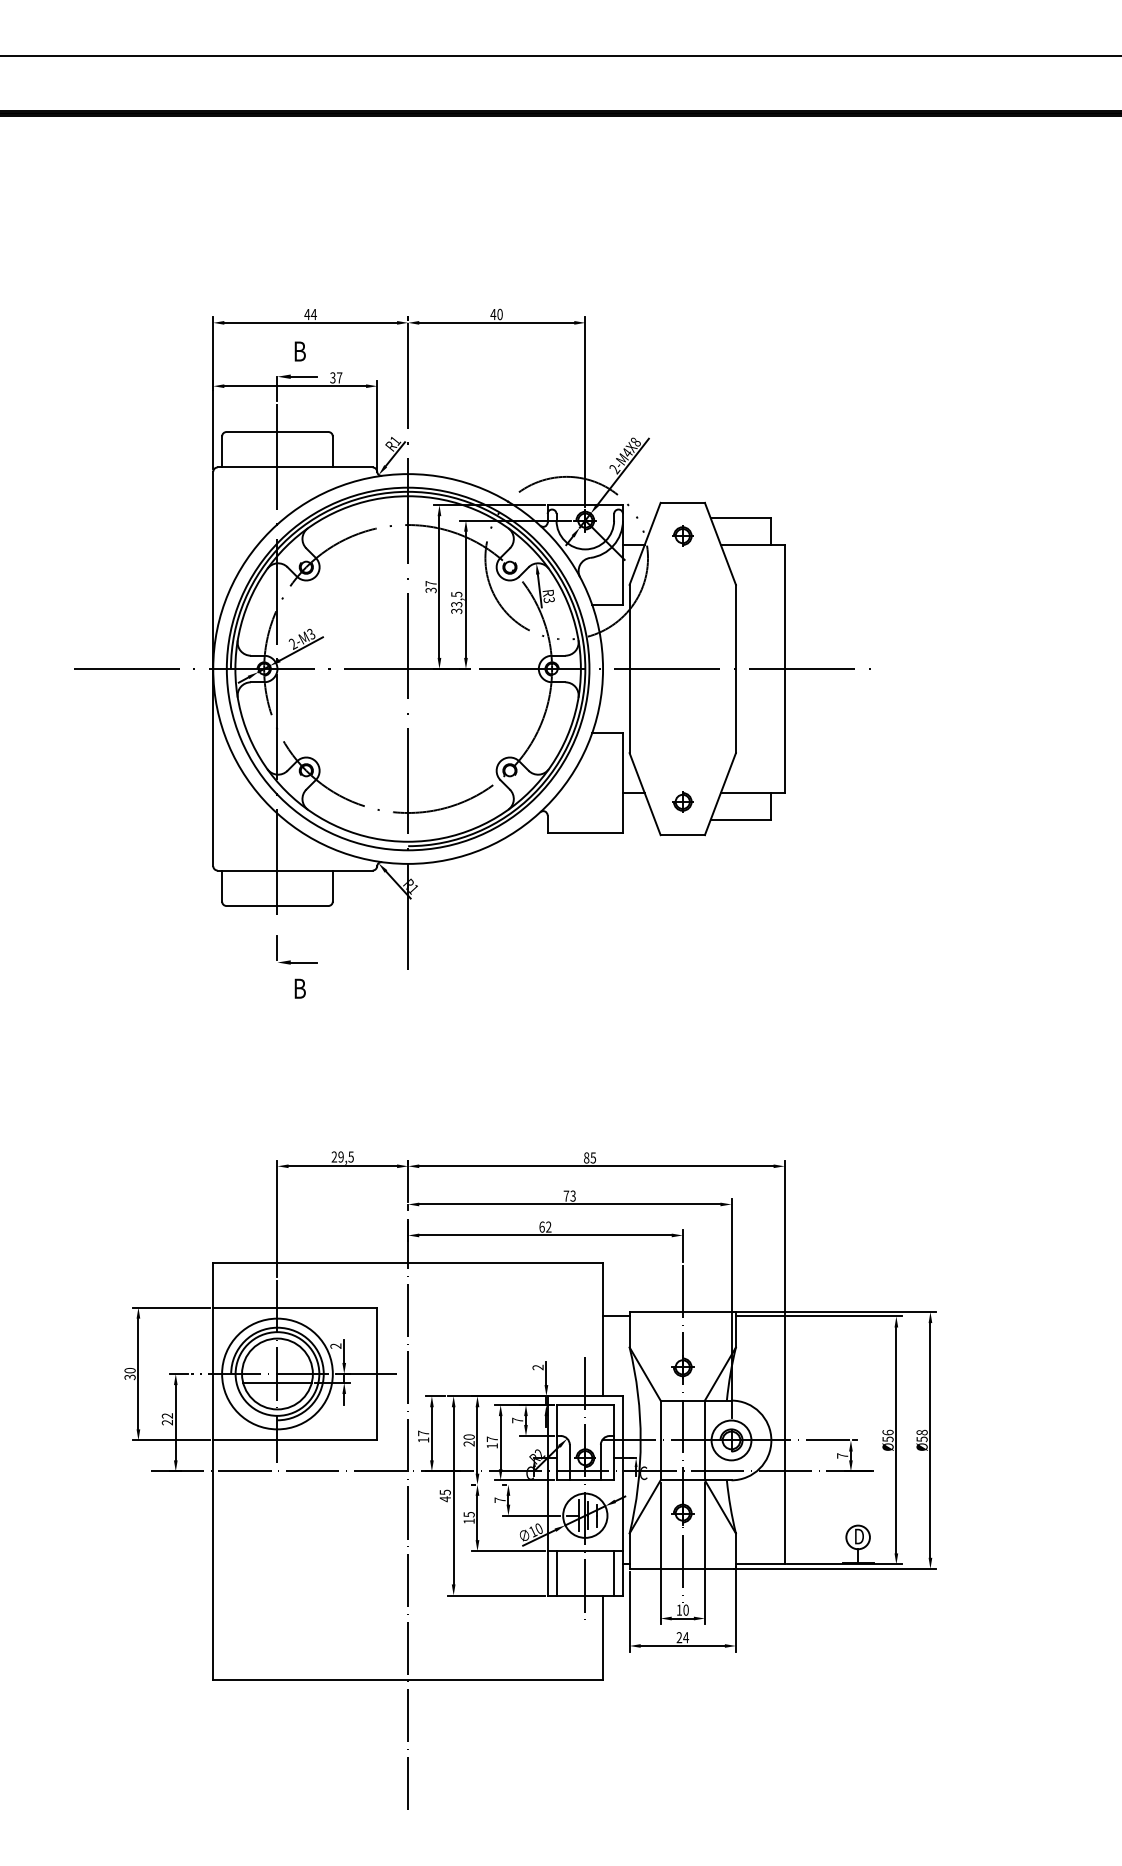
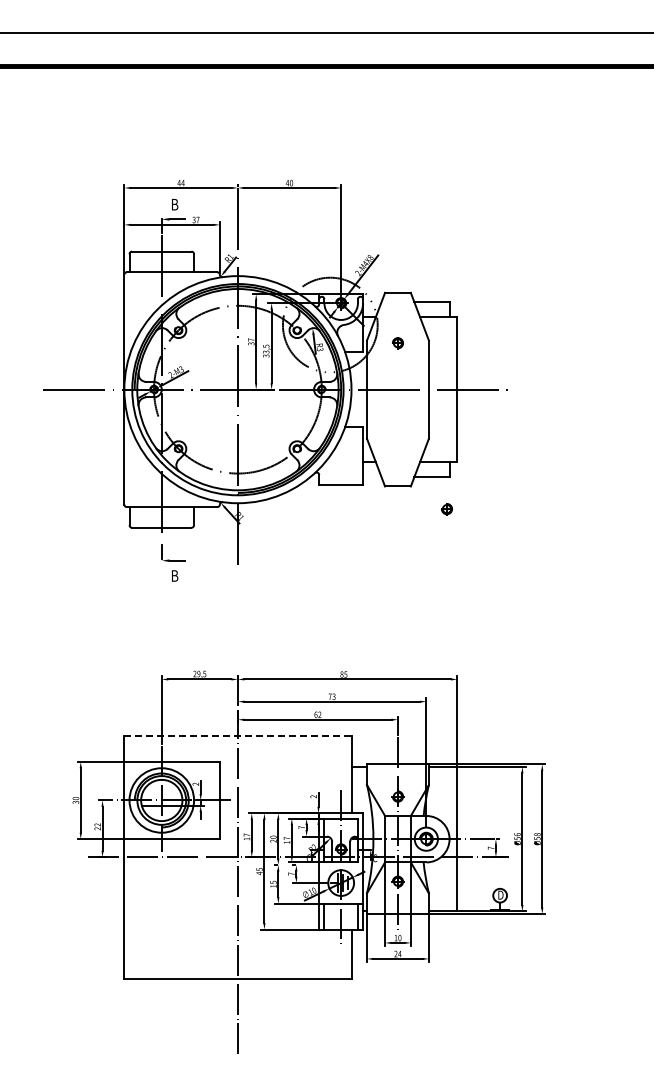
part: (681, 536) -> (397, 343), moved
part: (681, 802) -> (446, 509), moved
line: (407, 1262) -> (237, 735), solid -> dashed

